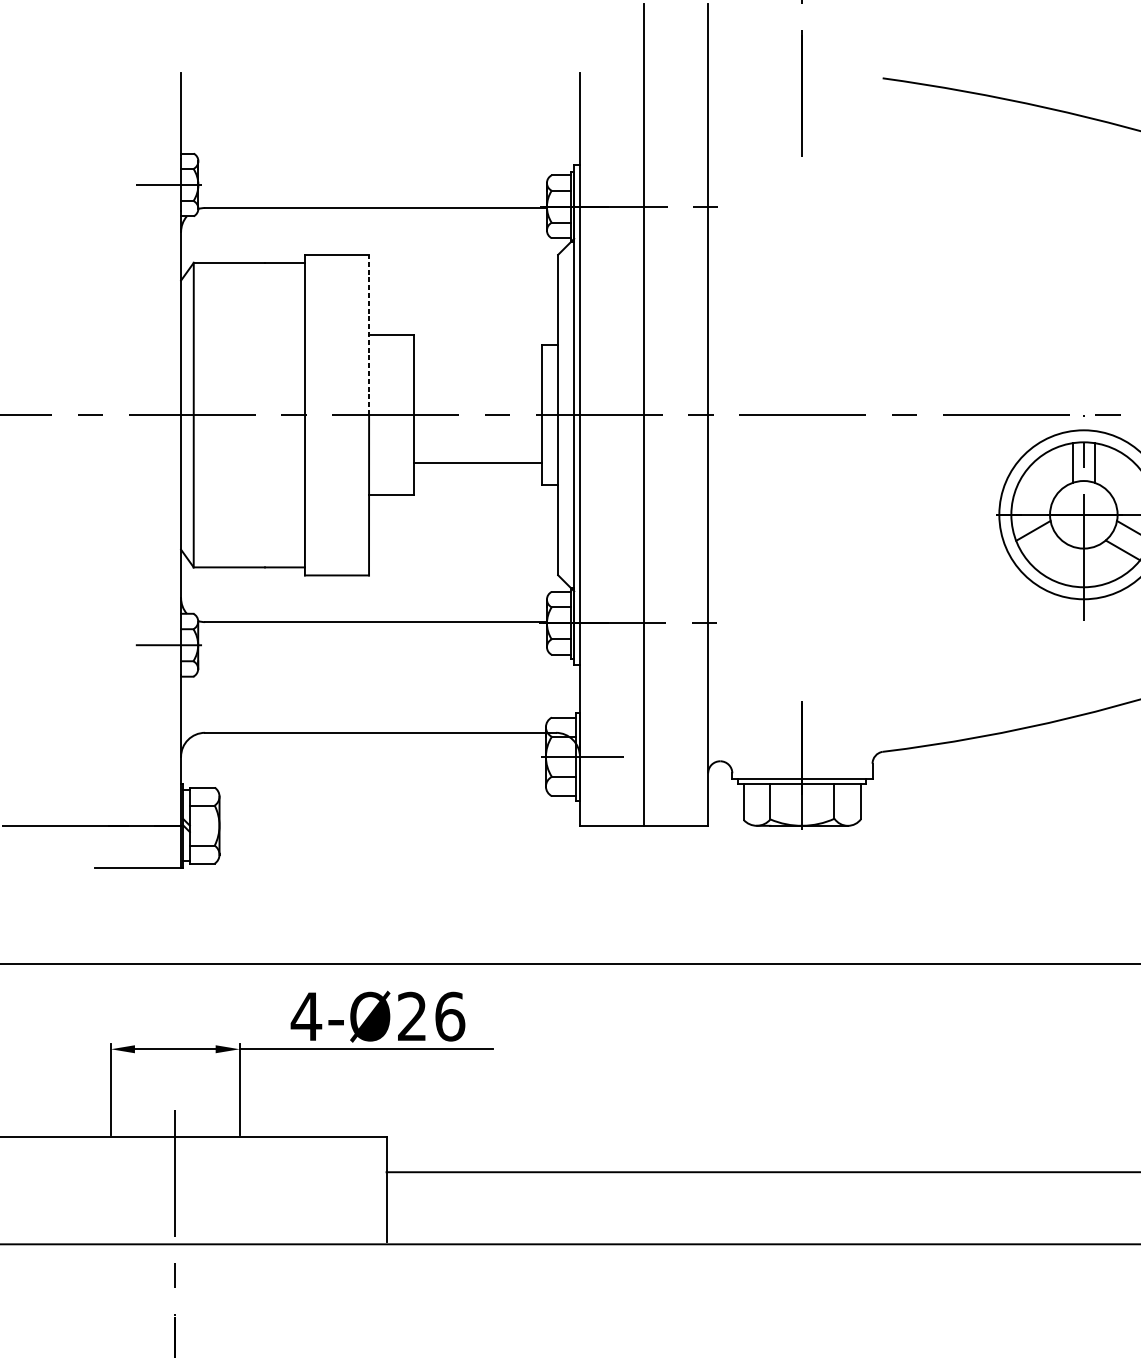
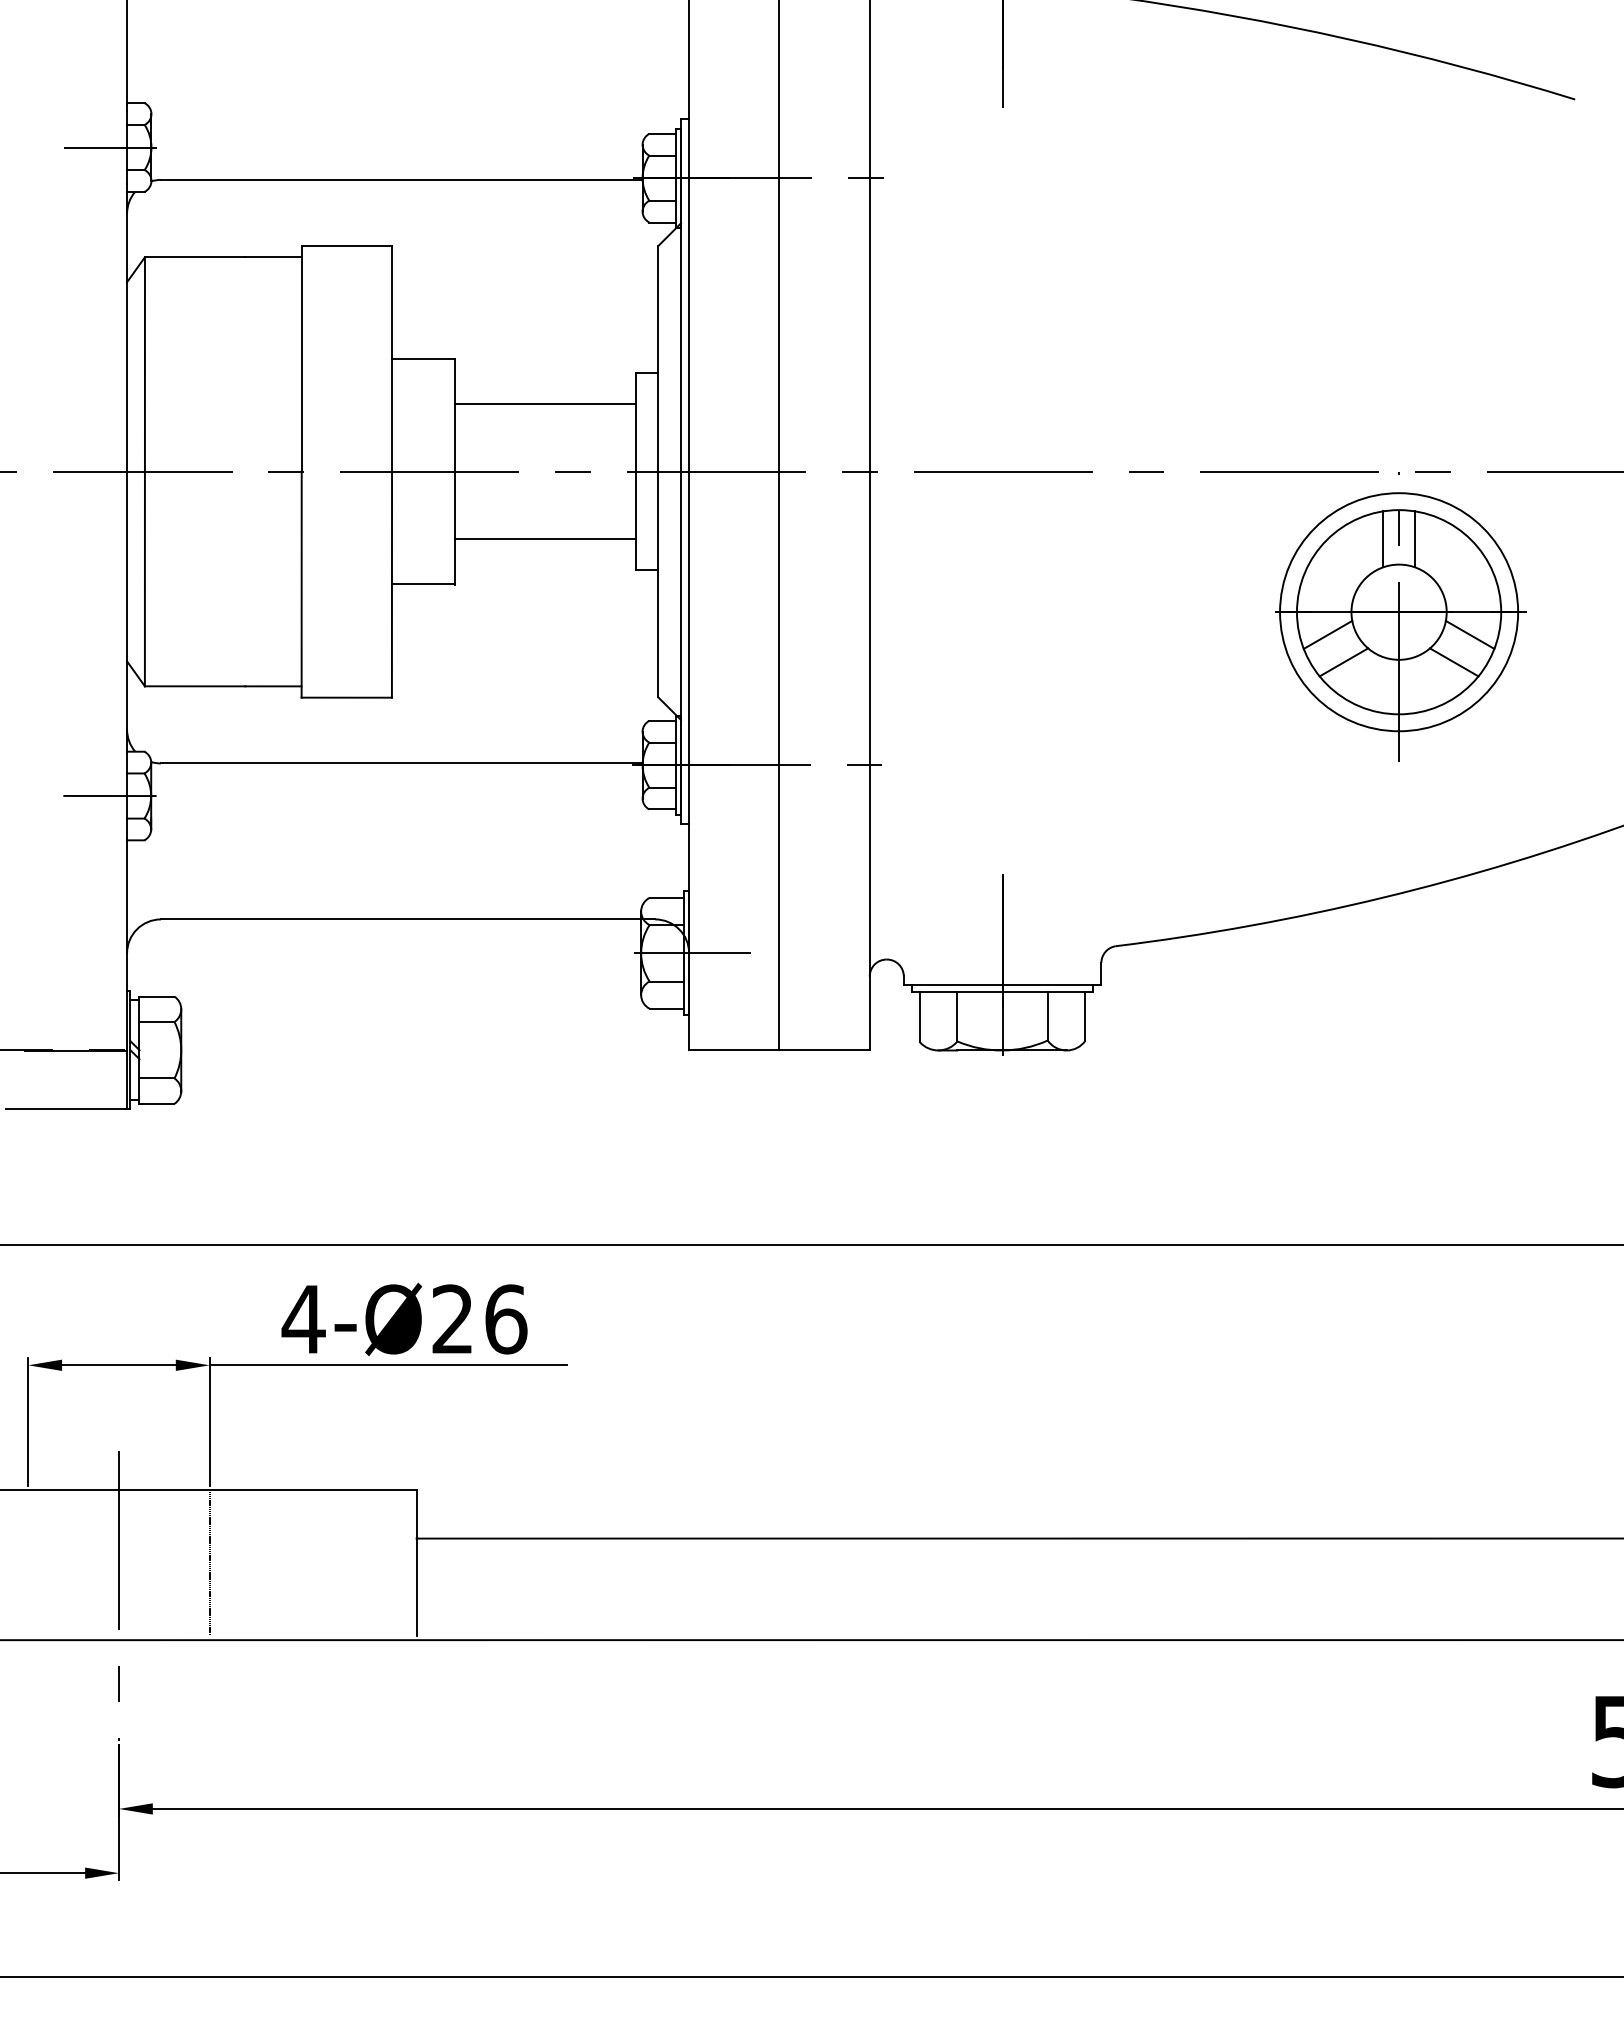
line: (369, 334) -> (392, 358), dashed -> solid
line: (478, 366) -> (545, 403), added
line: (1044, 550) -> (1343, 662), added
line: (239, 1189) -> (209, 1562), added

